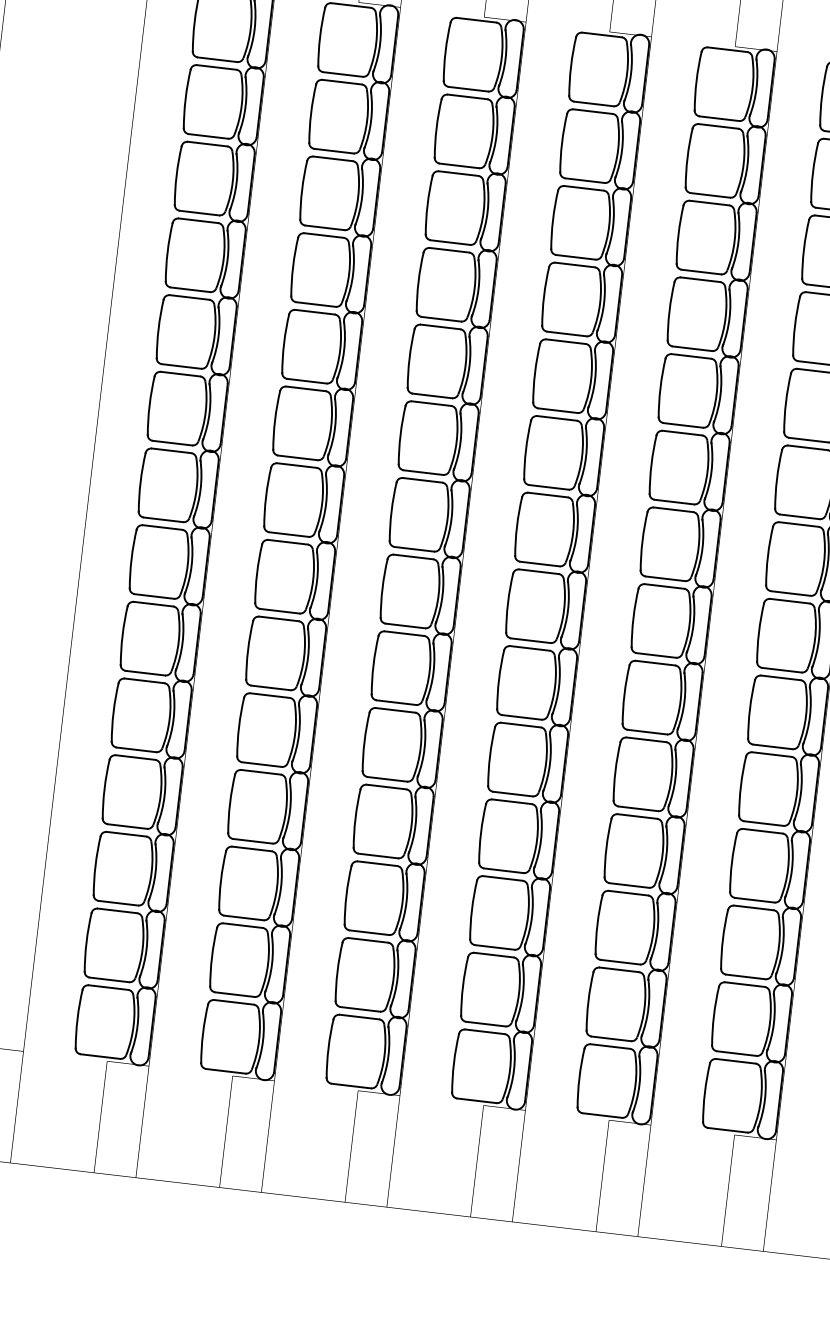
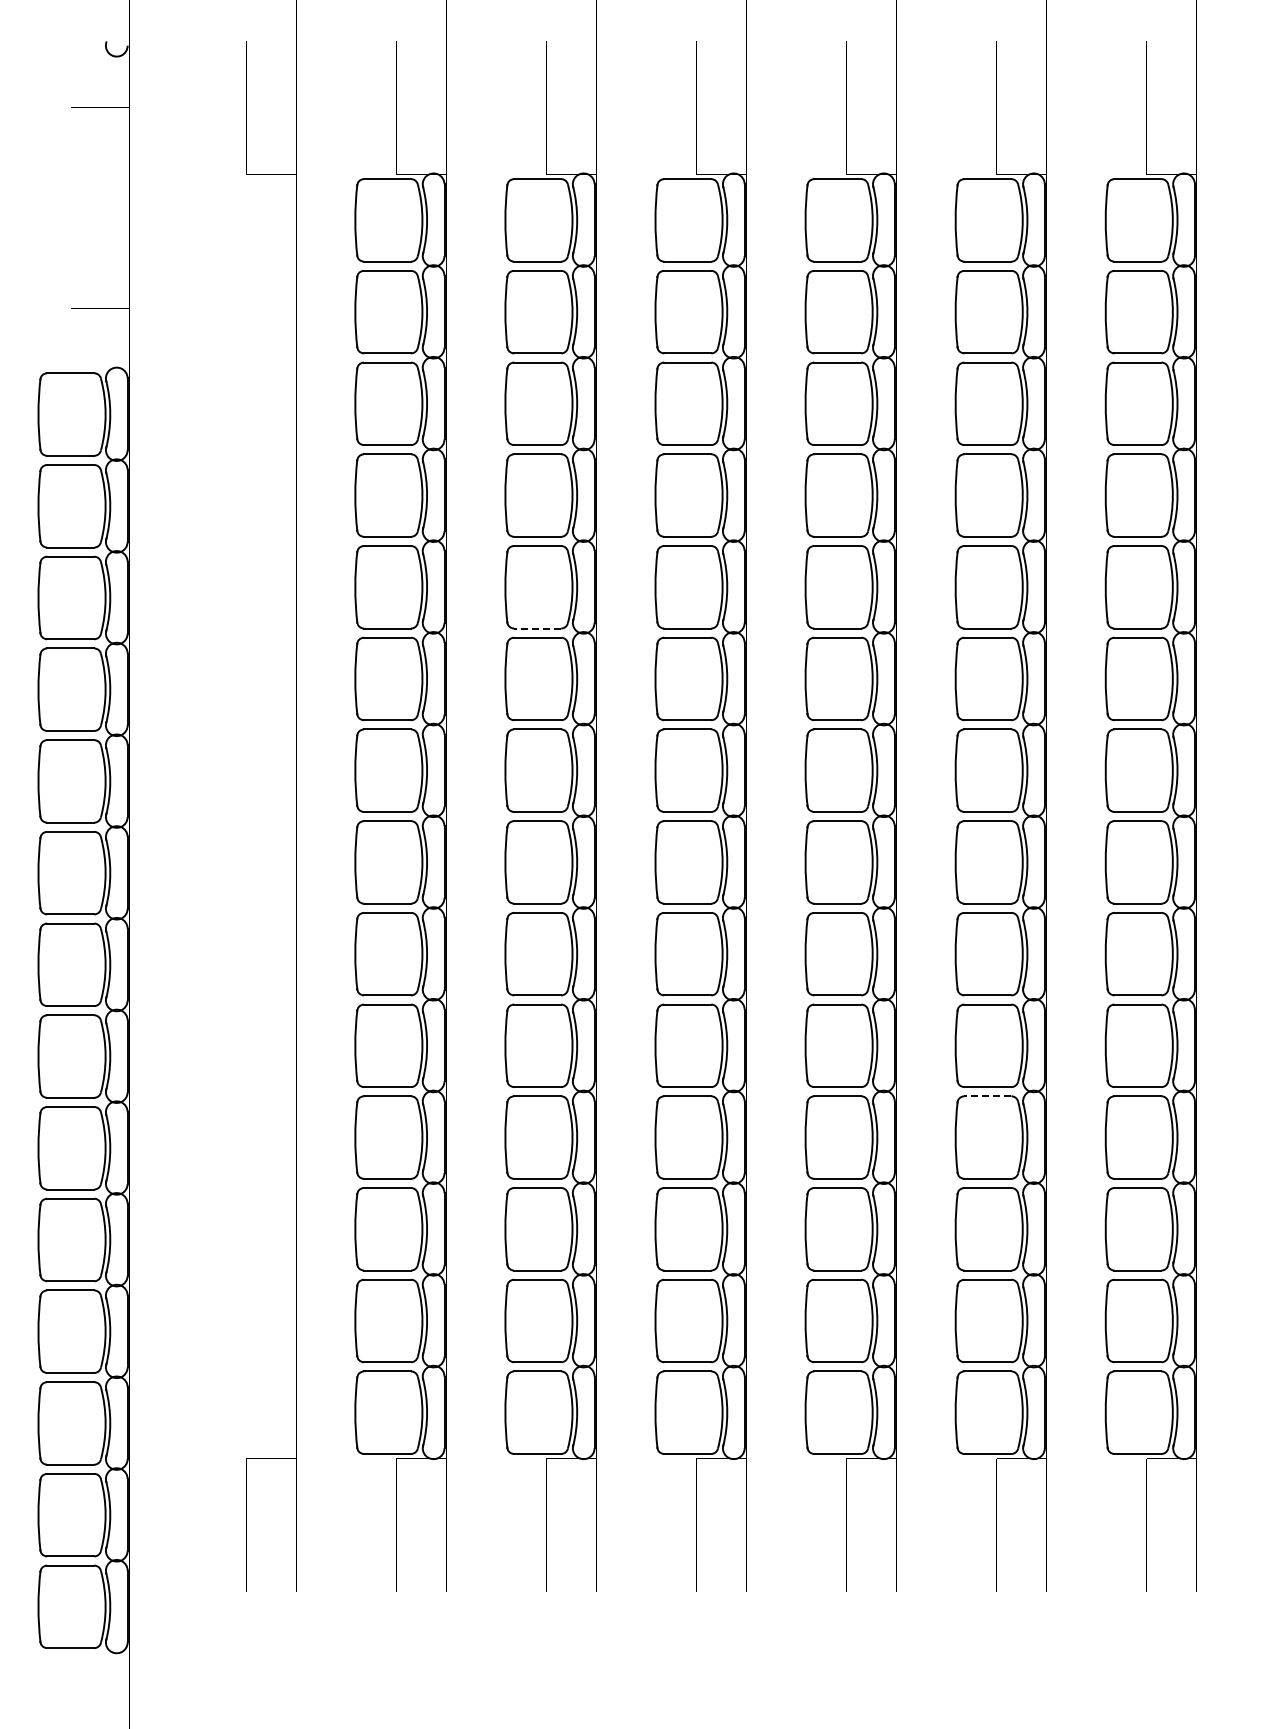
line: (306, 381) -> (537, 628), solid -> dashed
line: (637, 816) -> (987, 1096), solid -> dashed

